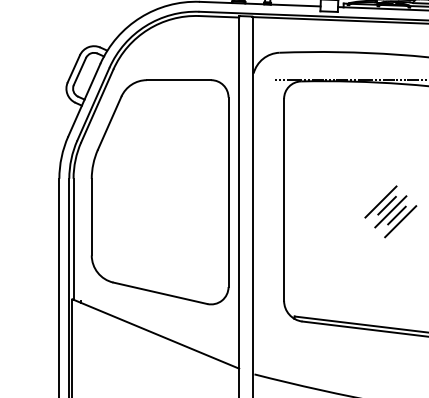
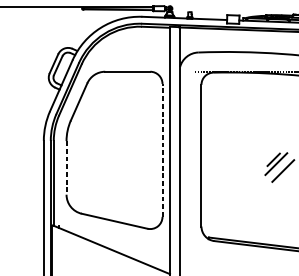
line: (228, 192) -> (162, 150), solid -> dashed
line: (380, 201) -> (269, 156), removed
line: (396, 215) -> (280, 166), removed
line: (91, 217) -> (66, 168), solid -> dashed

